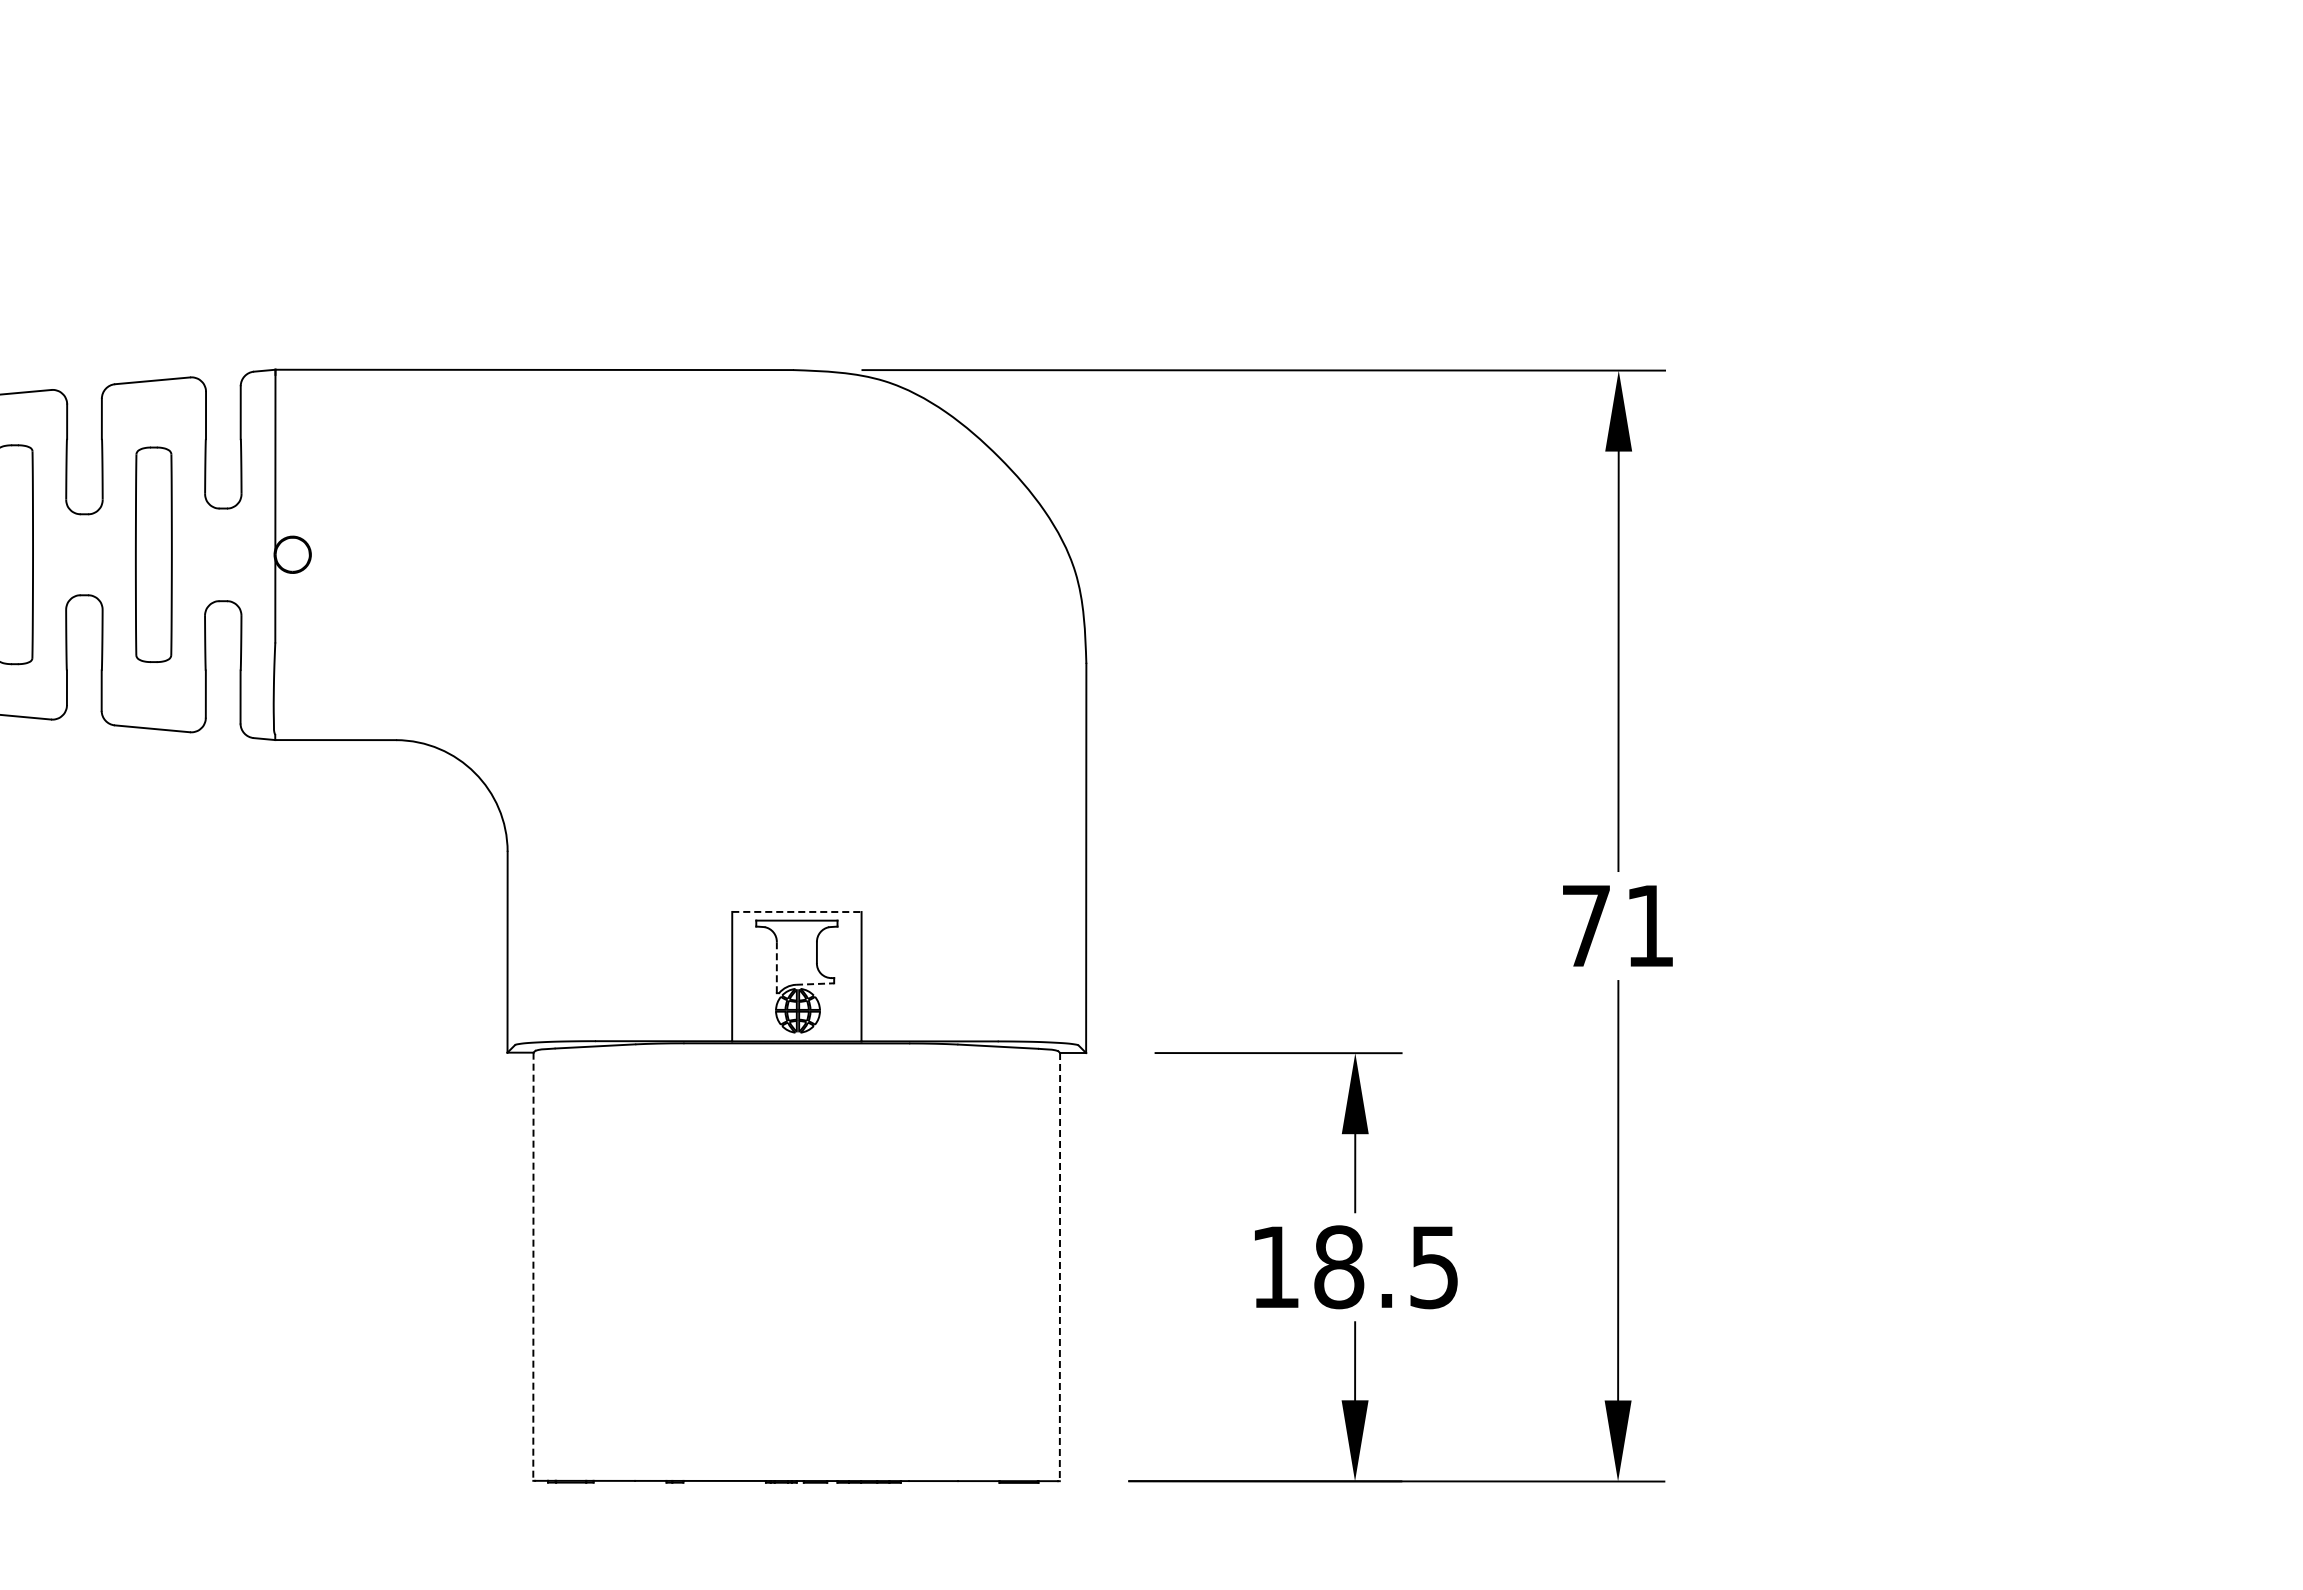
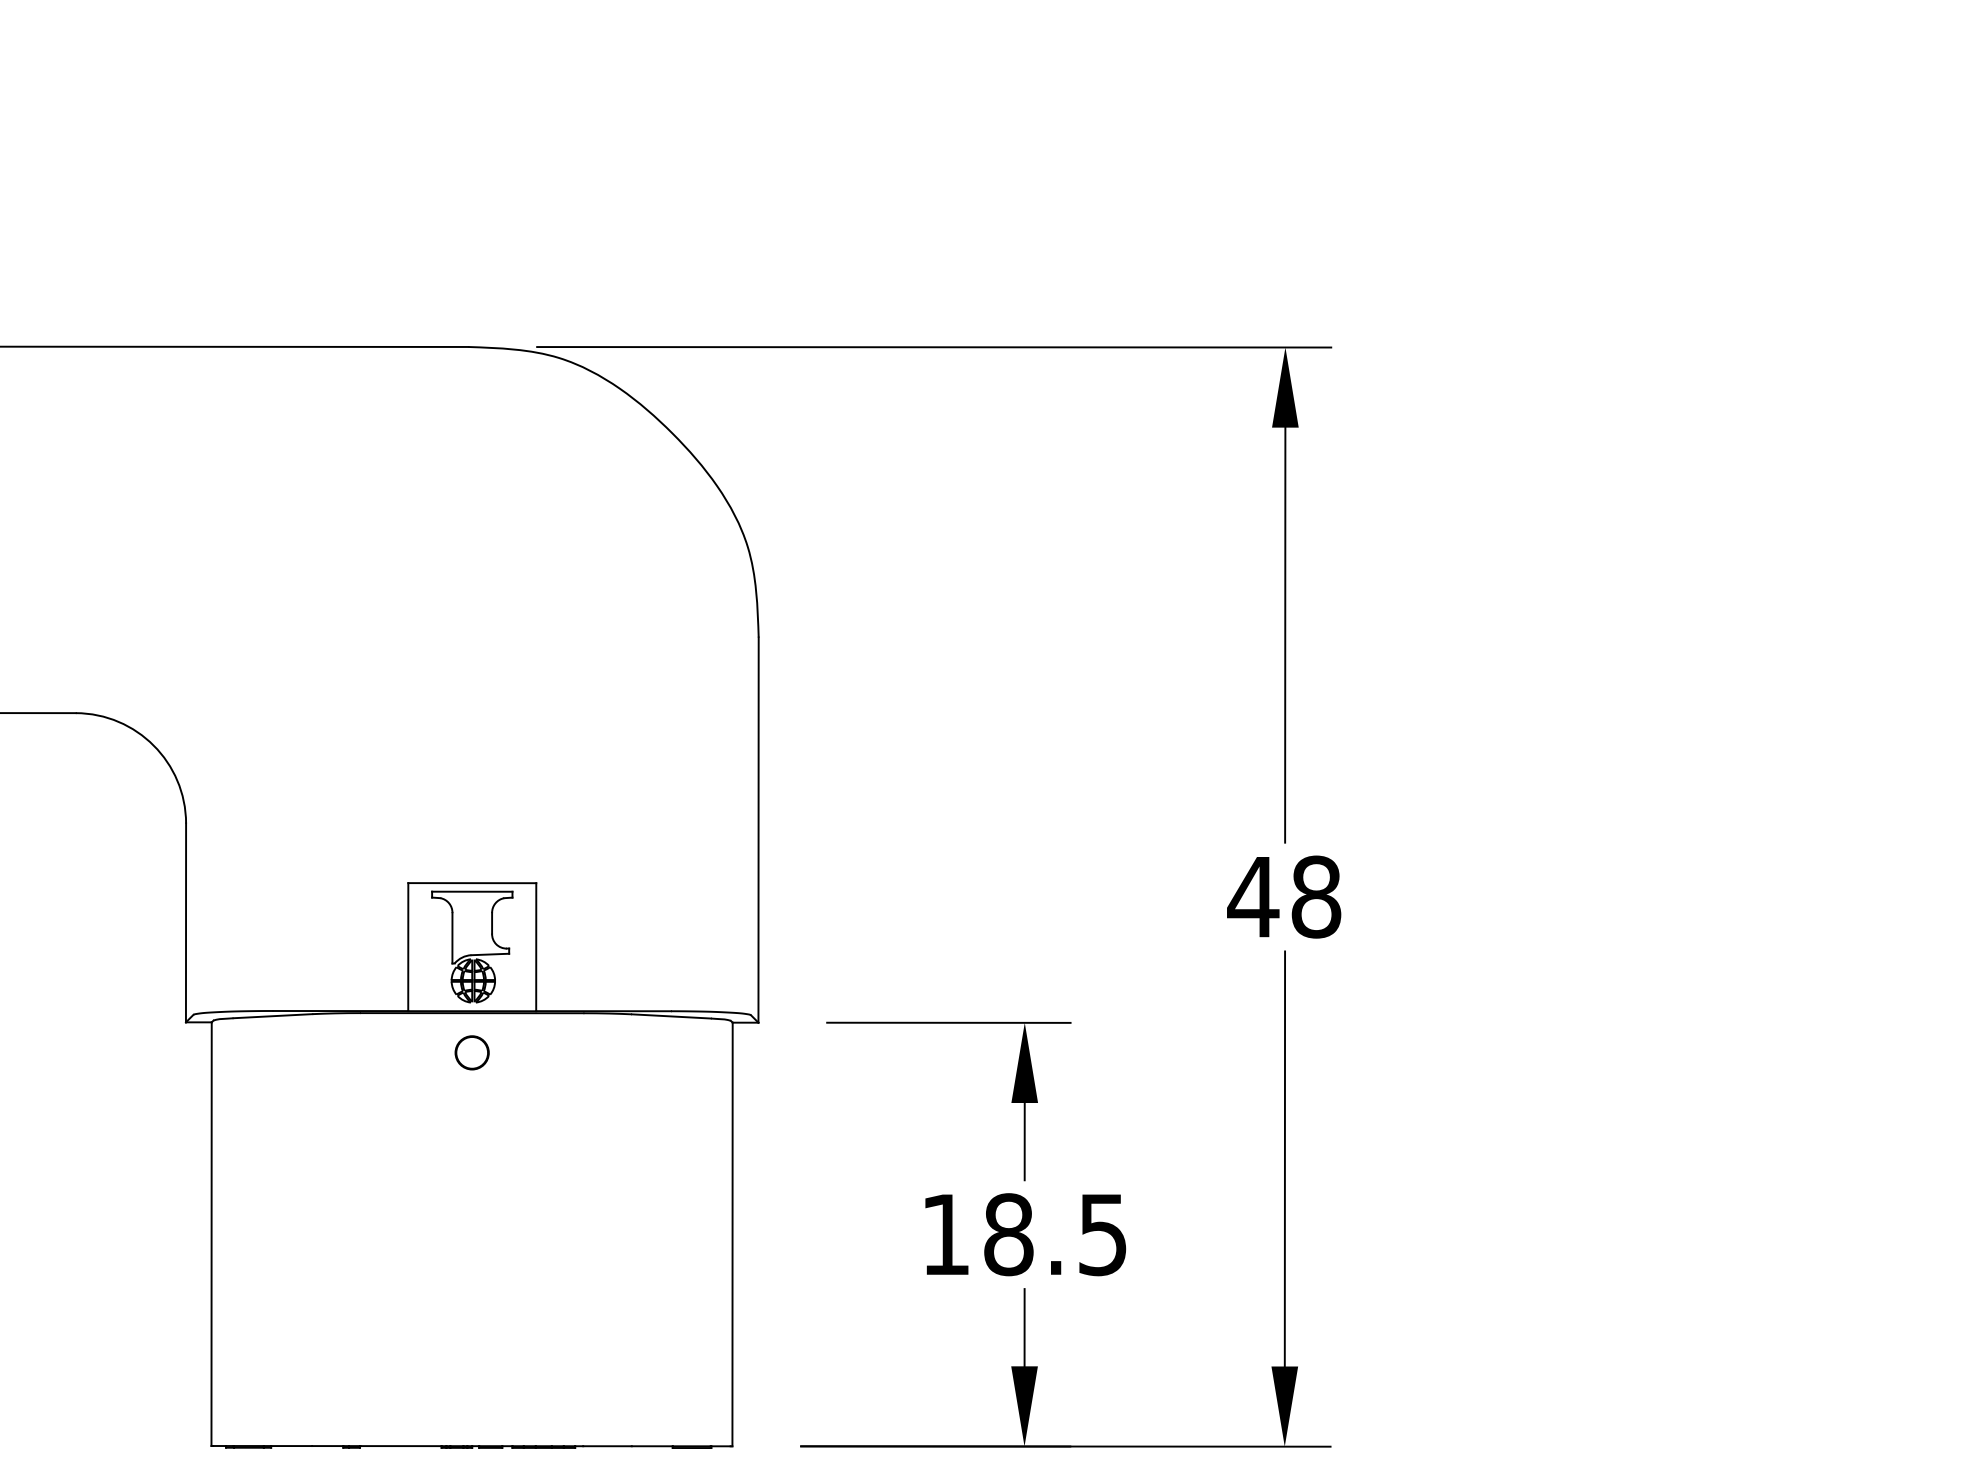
line: (796, 911) -> (471, 882), dashed -> solid
text: (1617, 926) -> (1284, 897), 71 -> 48
line: (776, 968) -> (452, 939), dashed -> solid
line: (815, 984) -> (490, 954), dashed -> solid
part: (796, 1083) -> (471, 1052), added
line: (533, 1267) -> (211, 1234), dashed -> solid
line: (1059, 1267) -> (732, 1234), dashed -> solid

